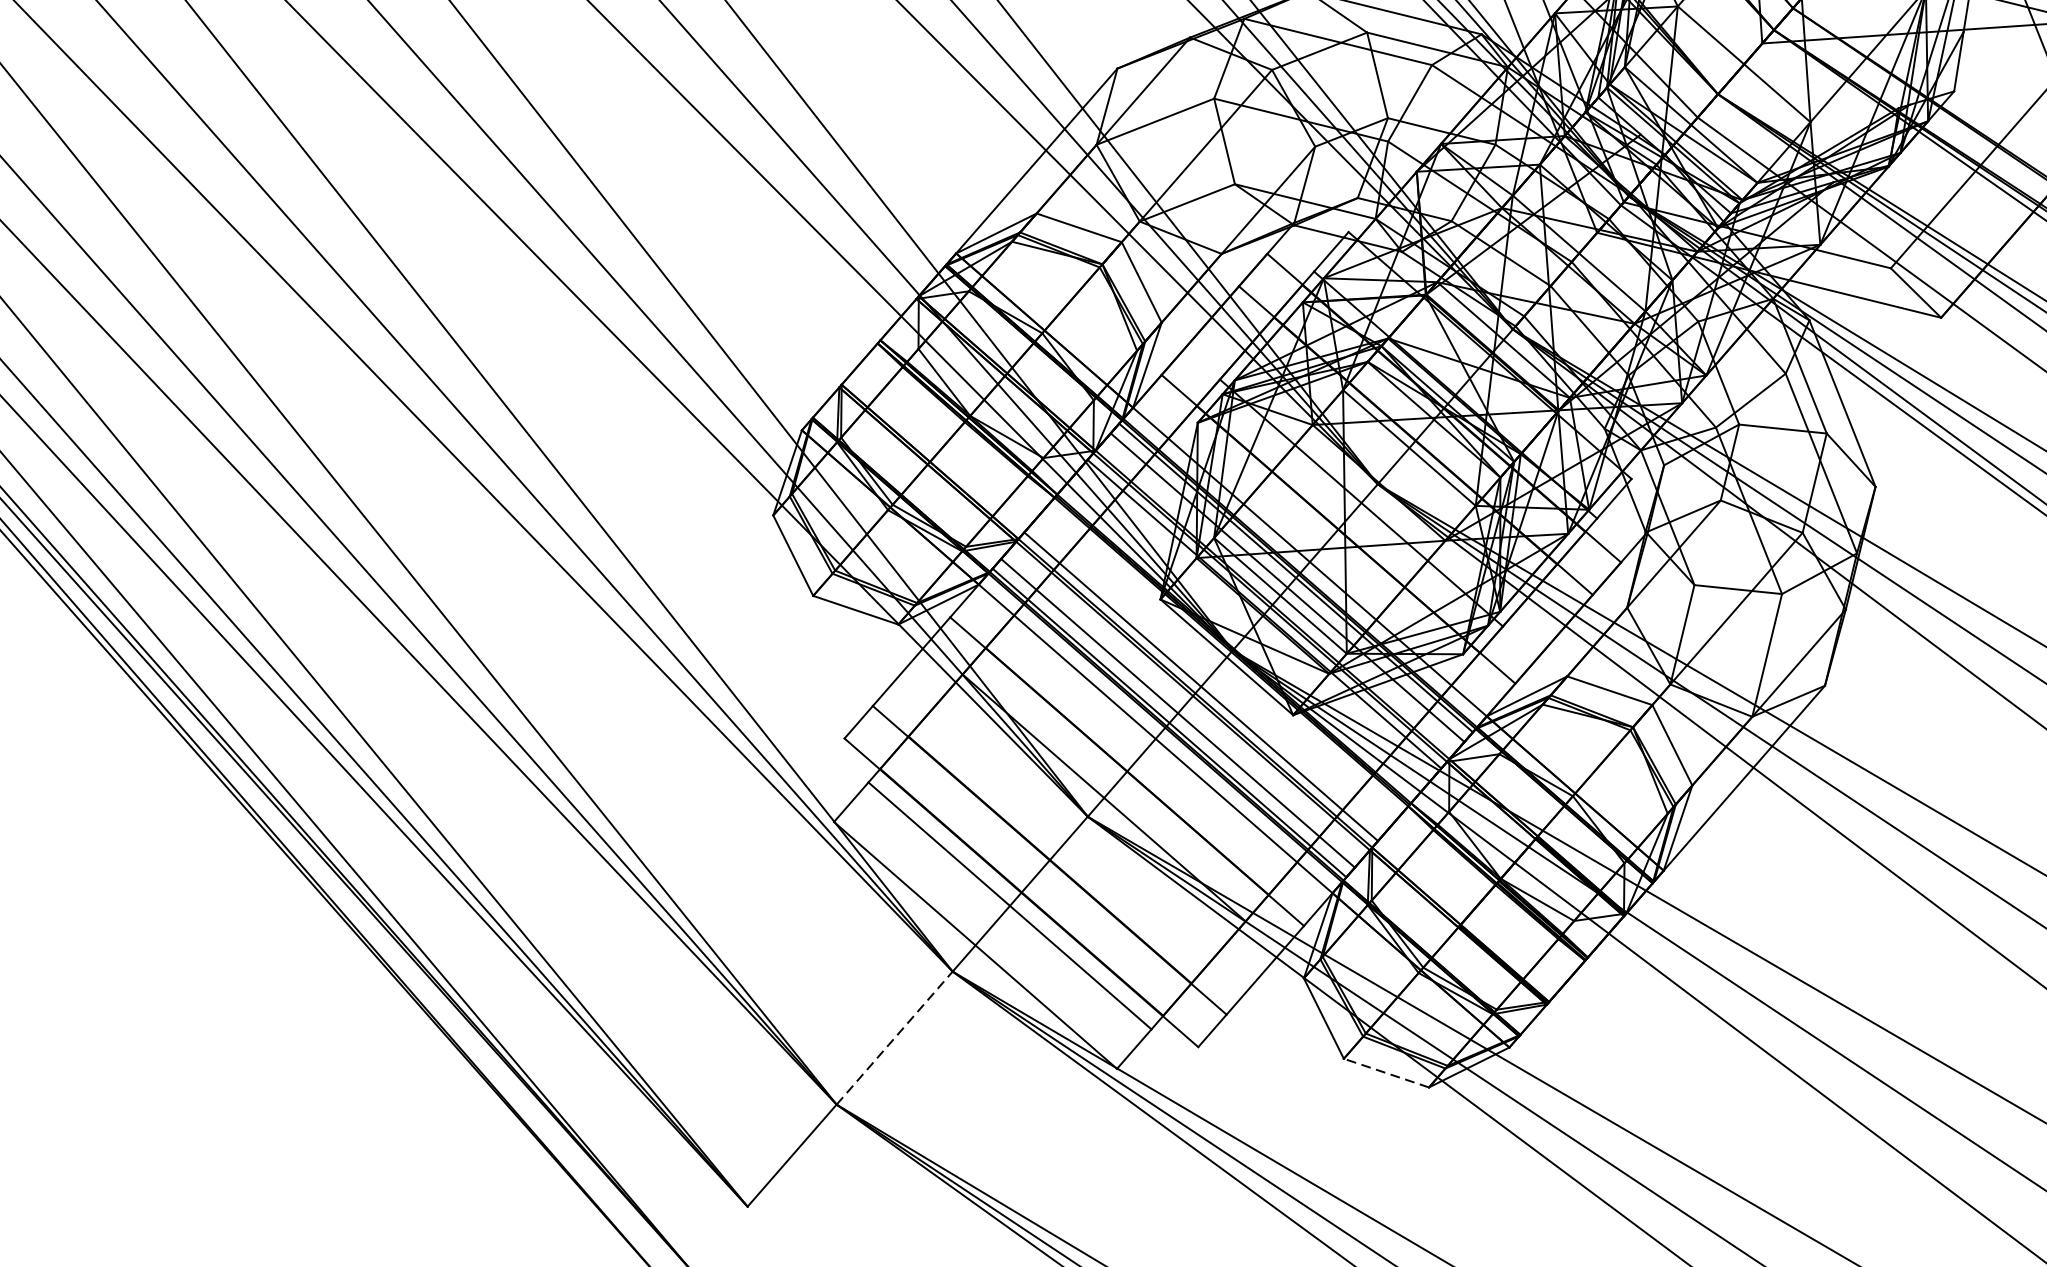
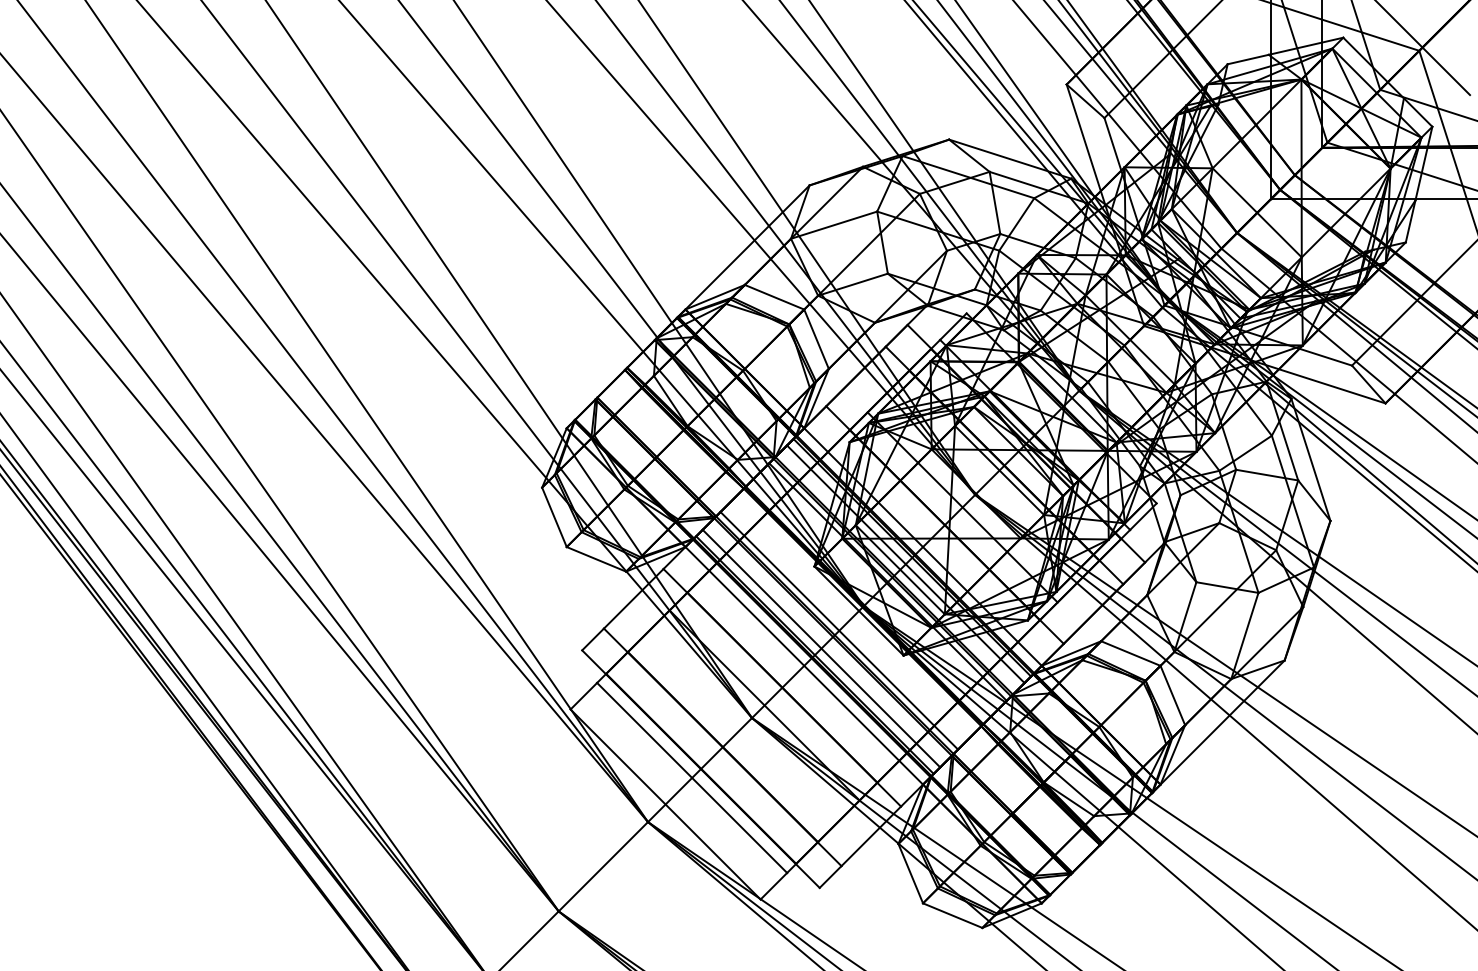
line: (894, 1037) -> (603, 866), dashed -> solid
line: (1386, 1072) -> (952, 915), dashed -> solid

